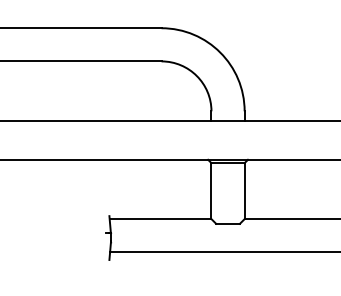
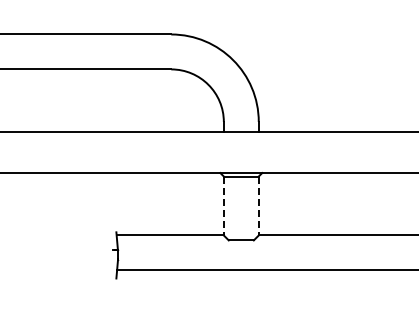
line: (211, 191) -> (223, 206), solid -> dashed
line: (244, 191) -> (258, 206), solid -> dashed

